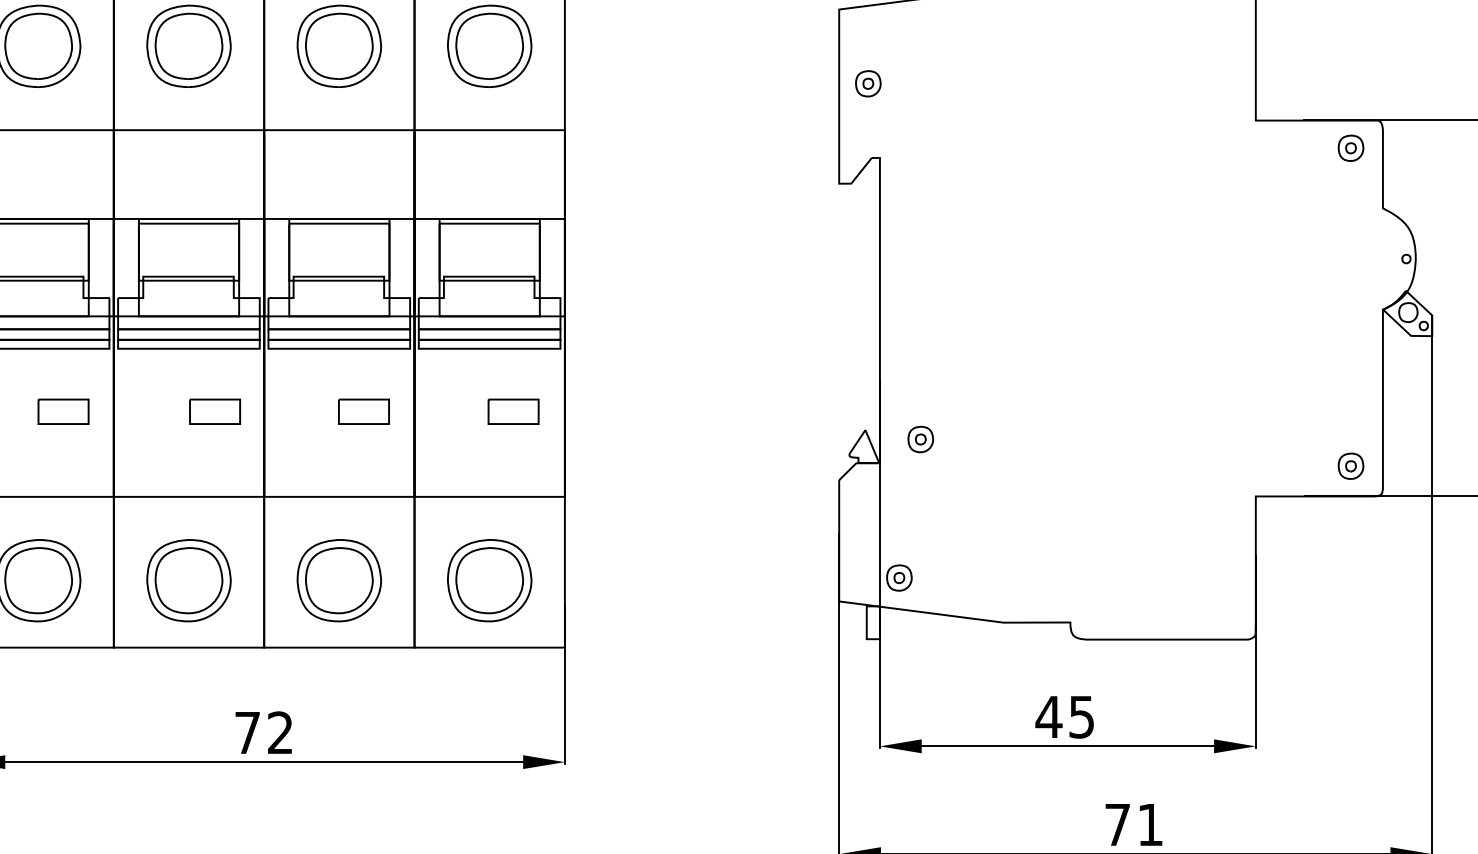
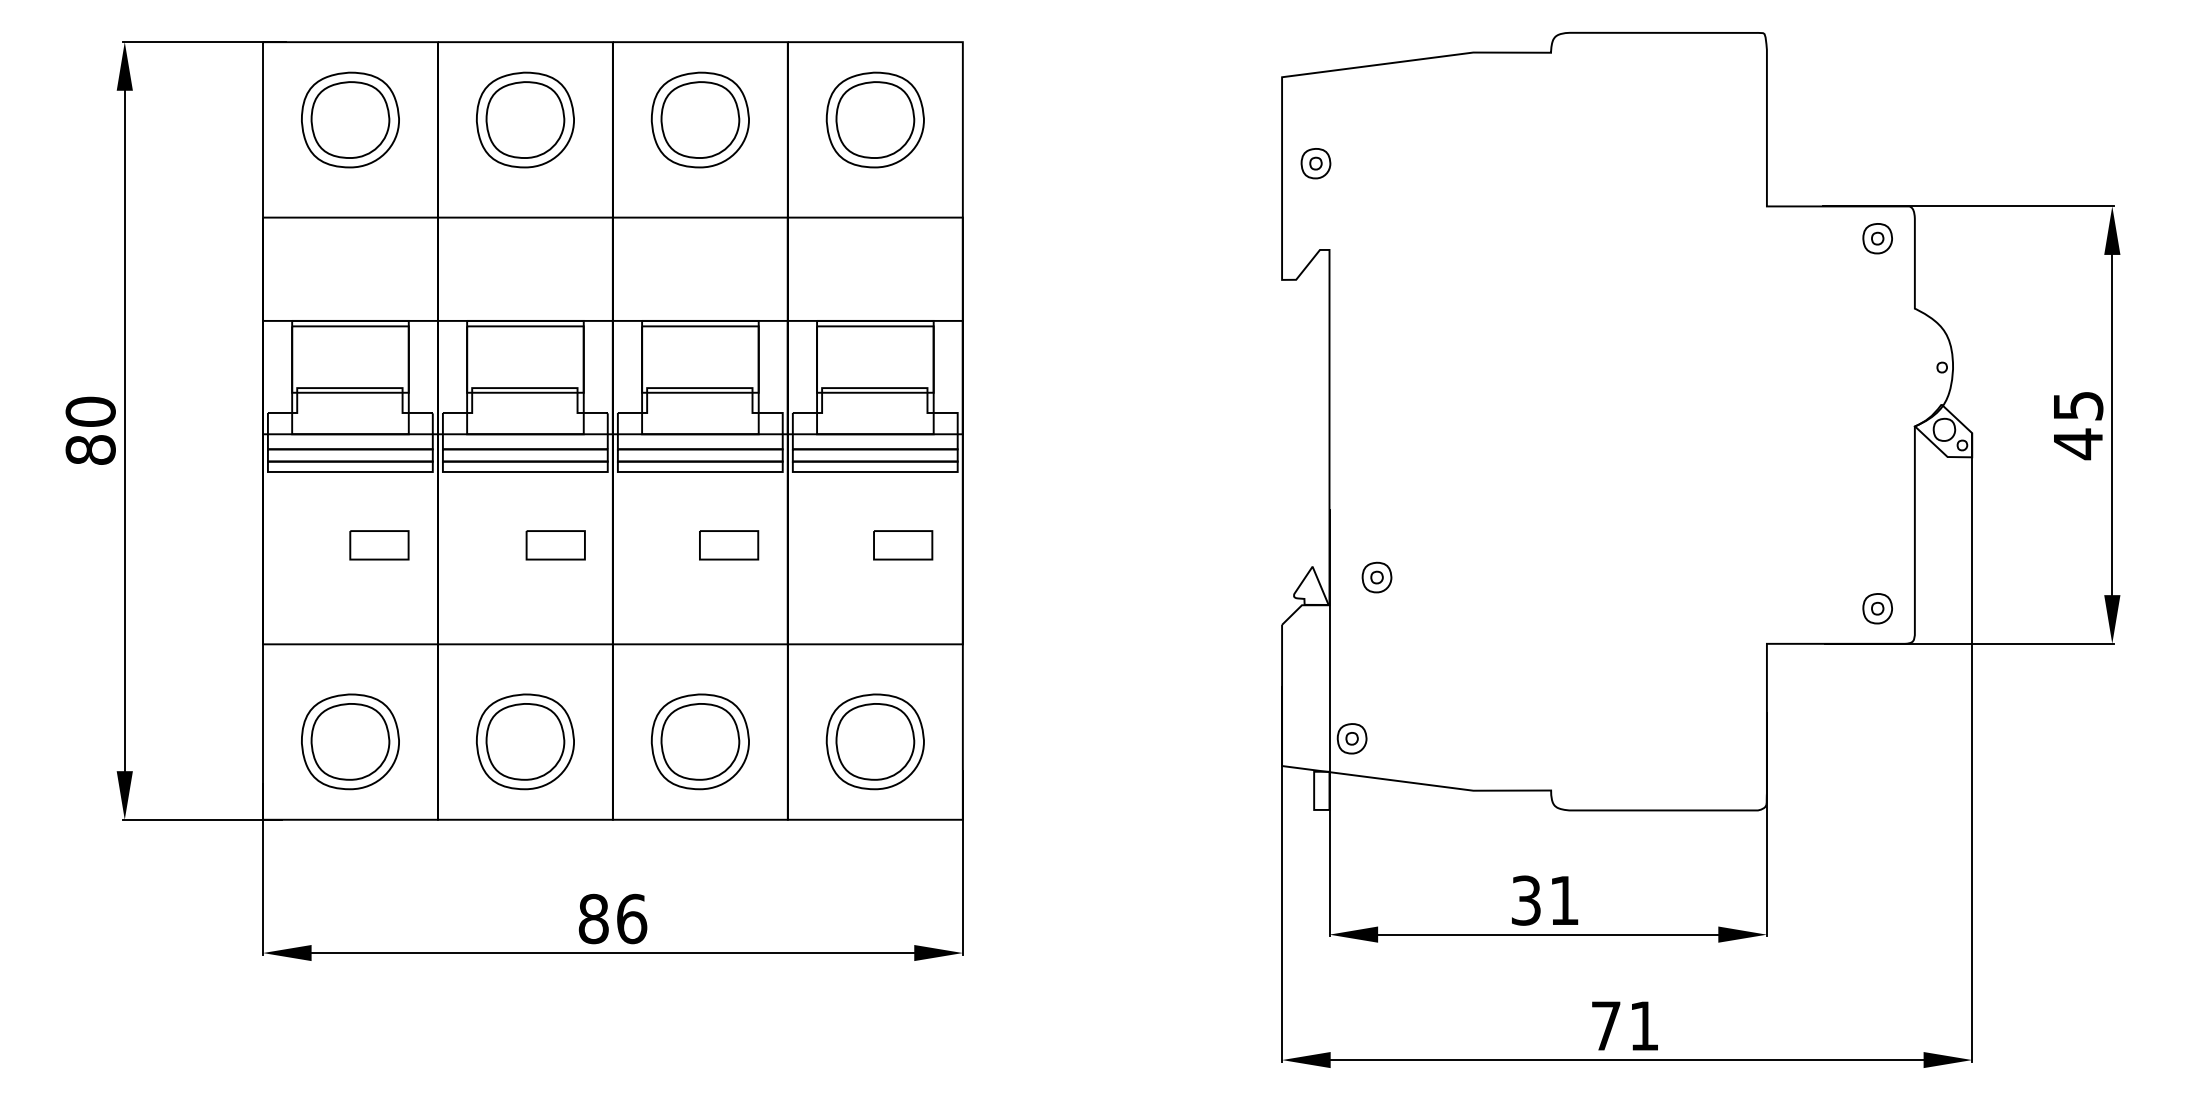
text: (1064, 716) -> (1544, 900), 45 -> 31
text: (263, 732) -> (612, 918), 72 -> 86

